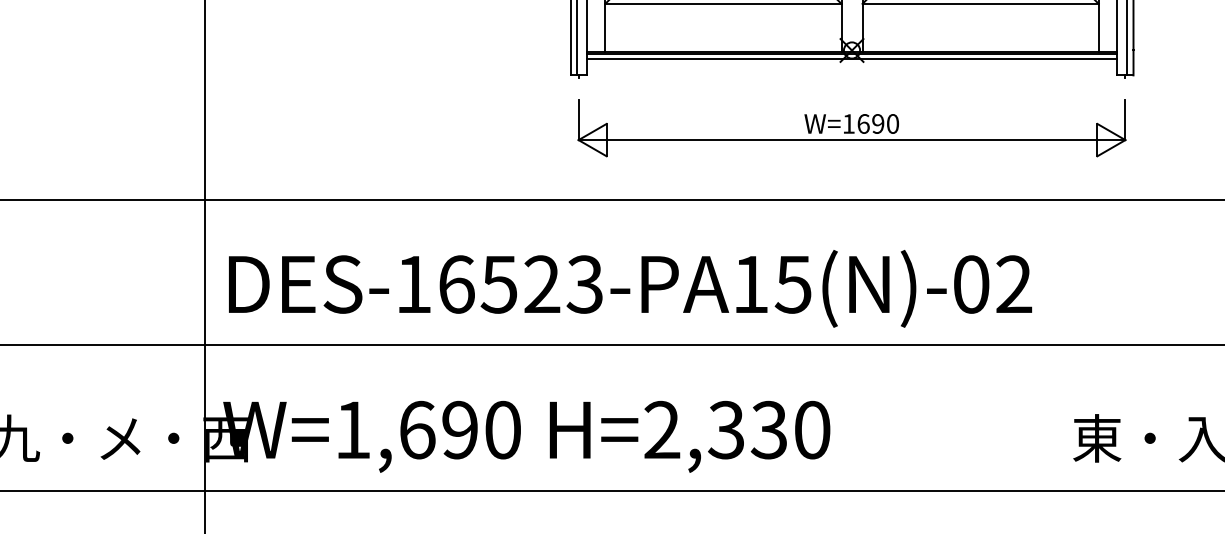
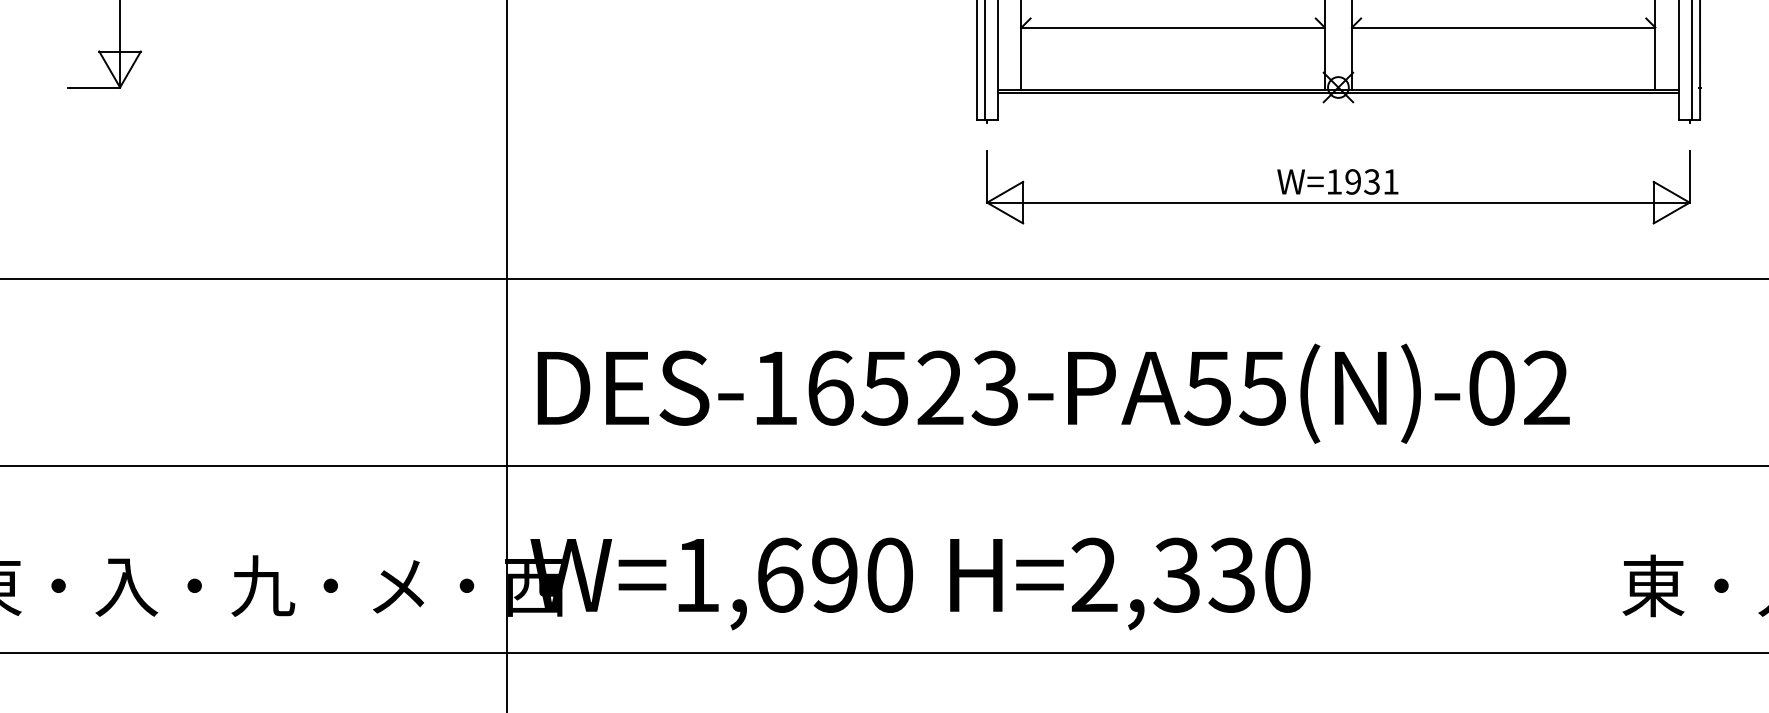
line: (852, 59) -> (1338, 98), removed
text: (877, 123) -> (1371, 181), W=1690 -> W=1931
text: (750, 284) -> (1207, 388), DES-16523-PA15(N)-02 -> DES-16523-PA55(N)-02

